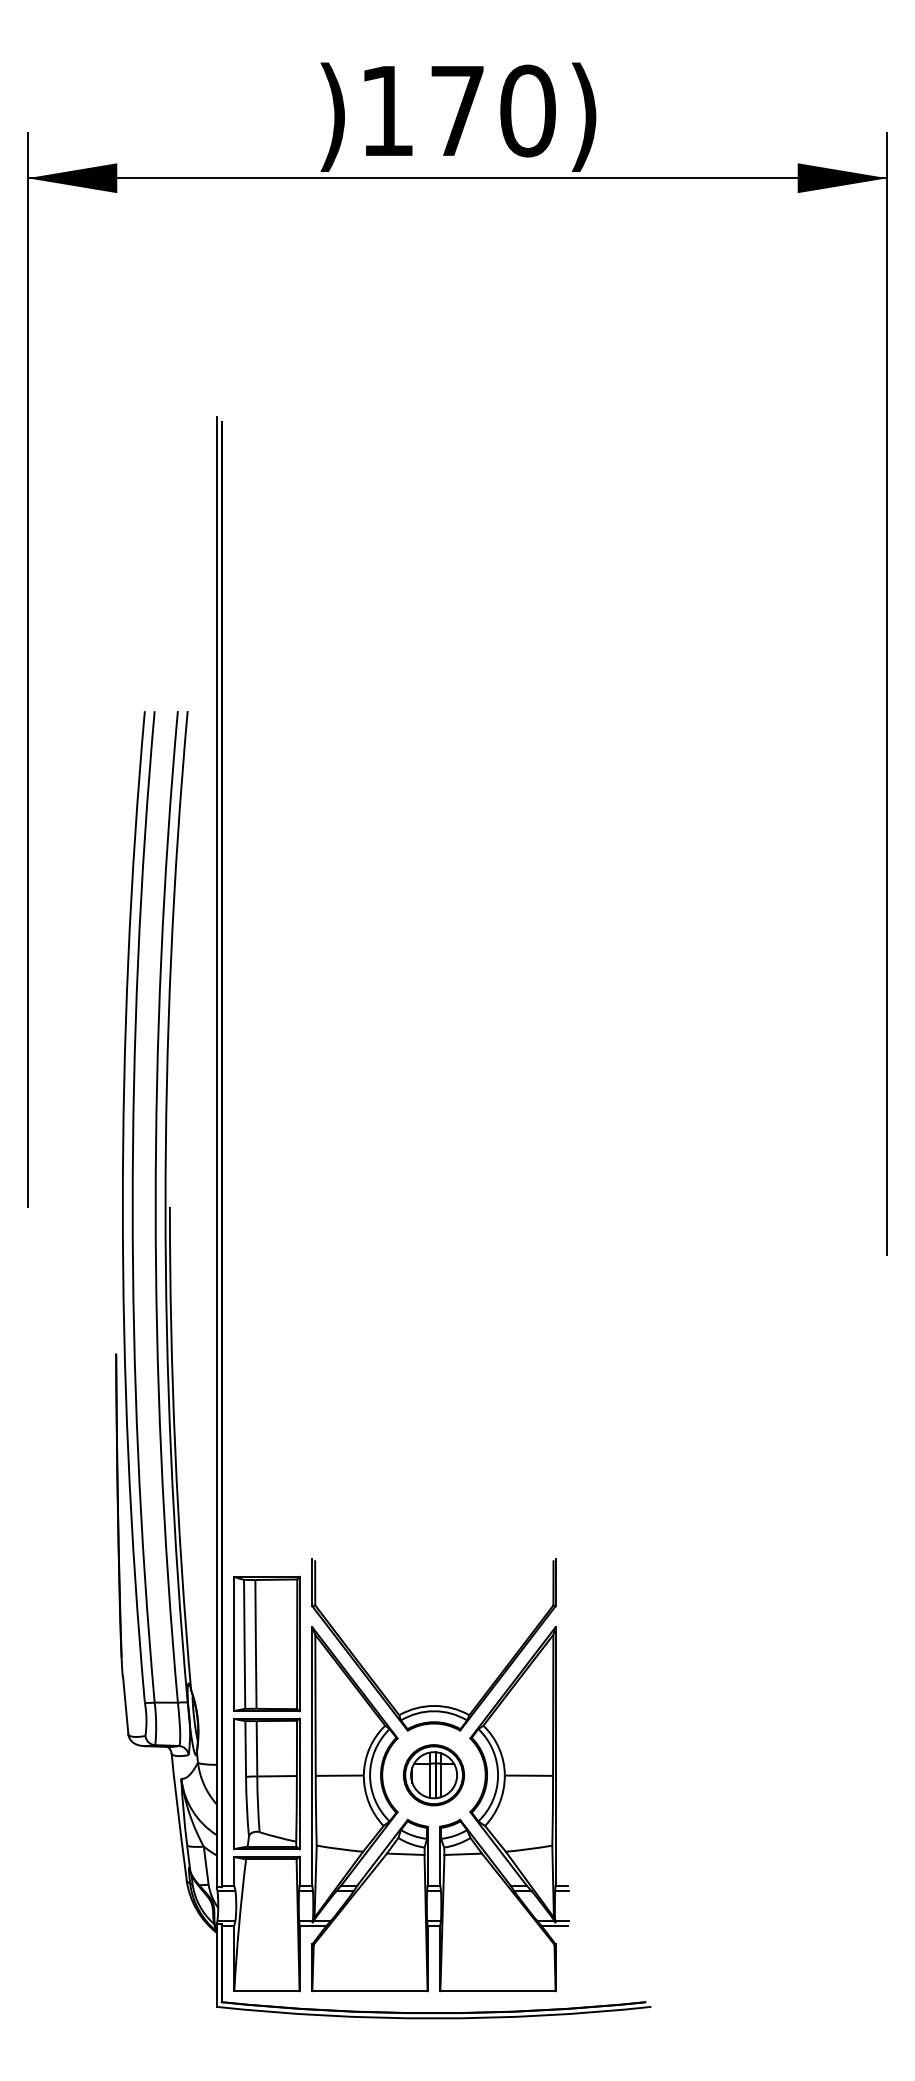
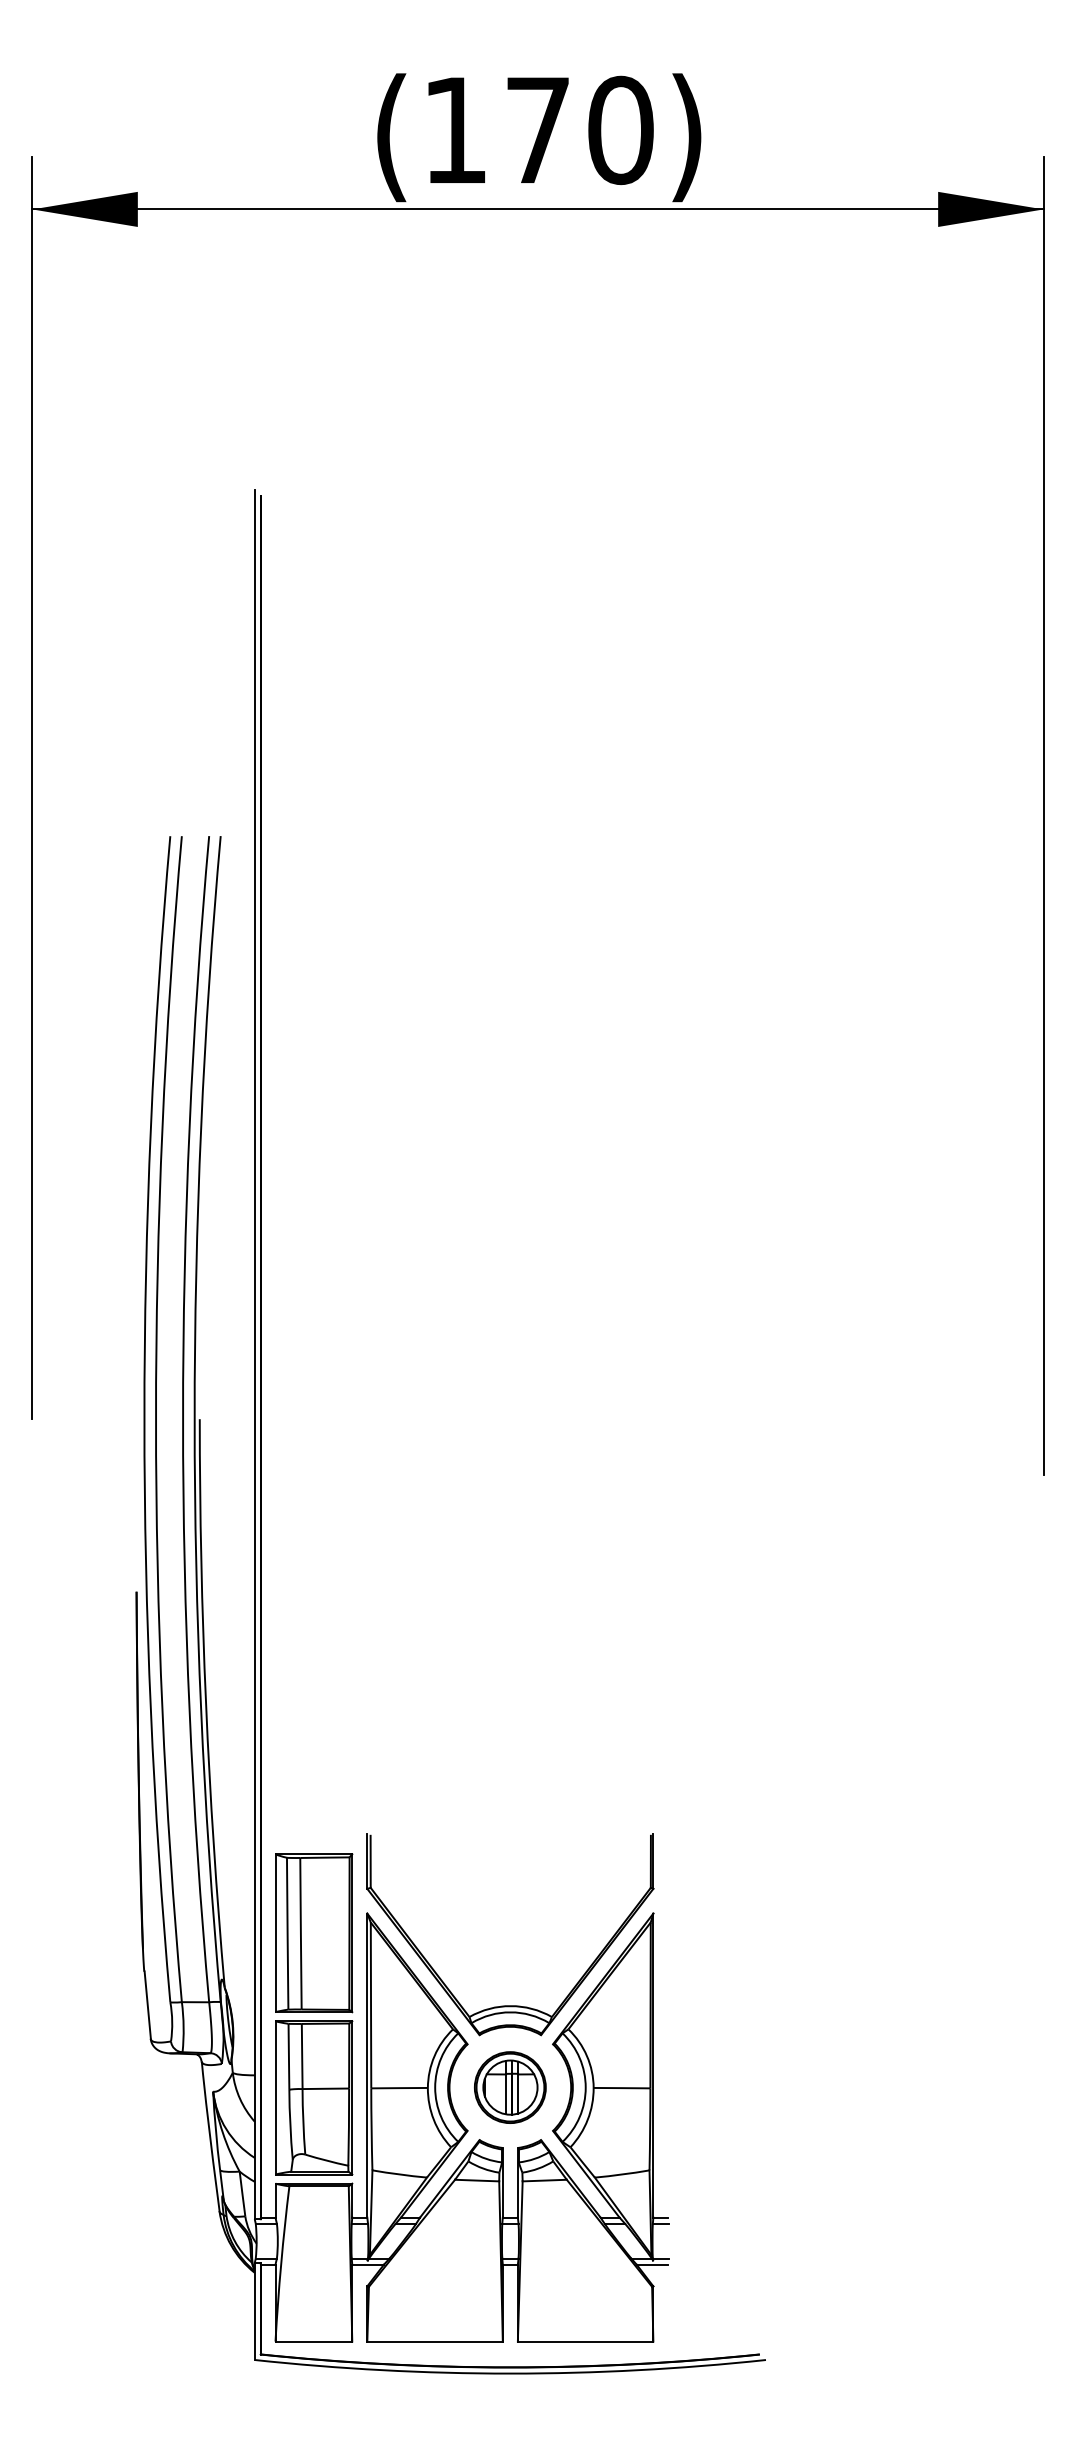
text: (332, 117) -> (391, 137), ) -> (

